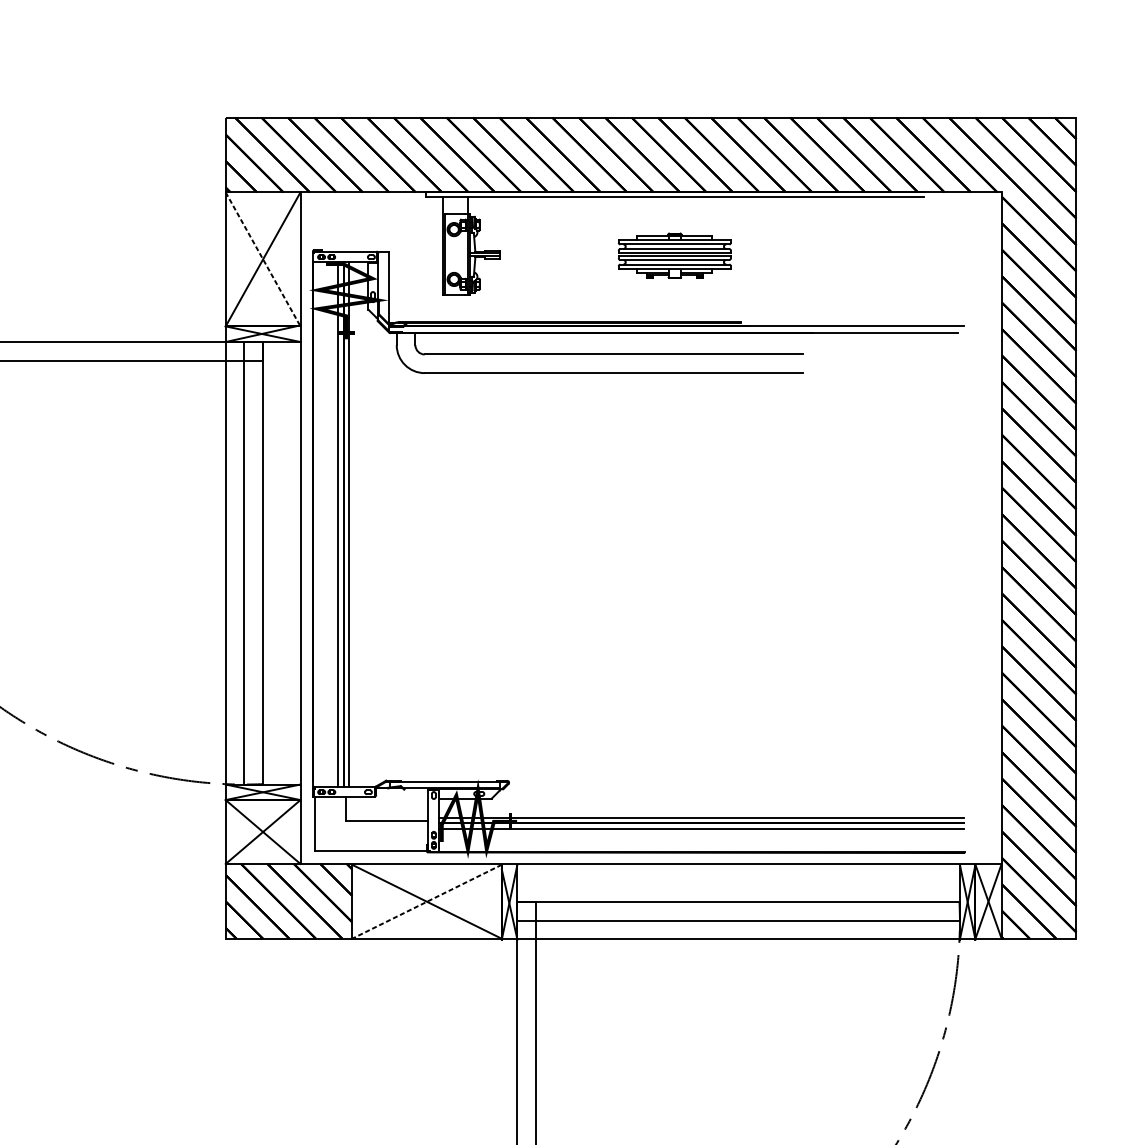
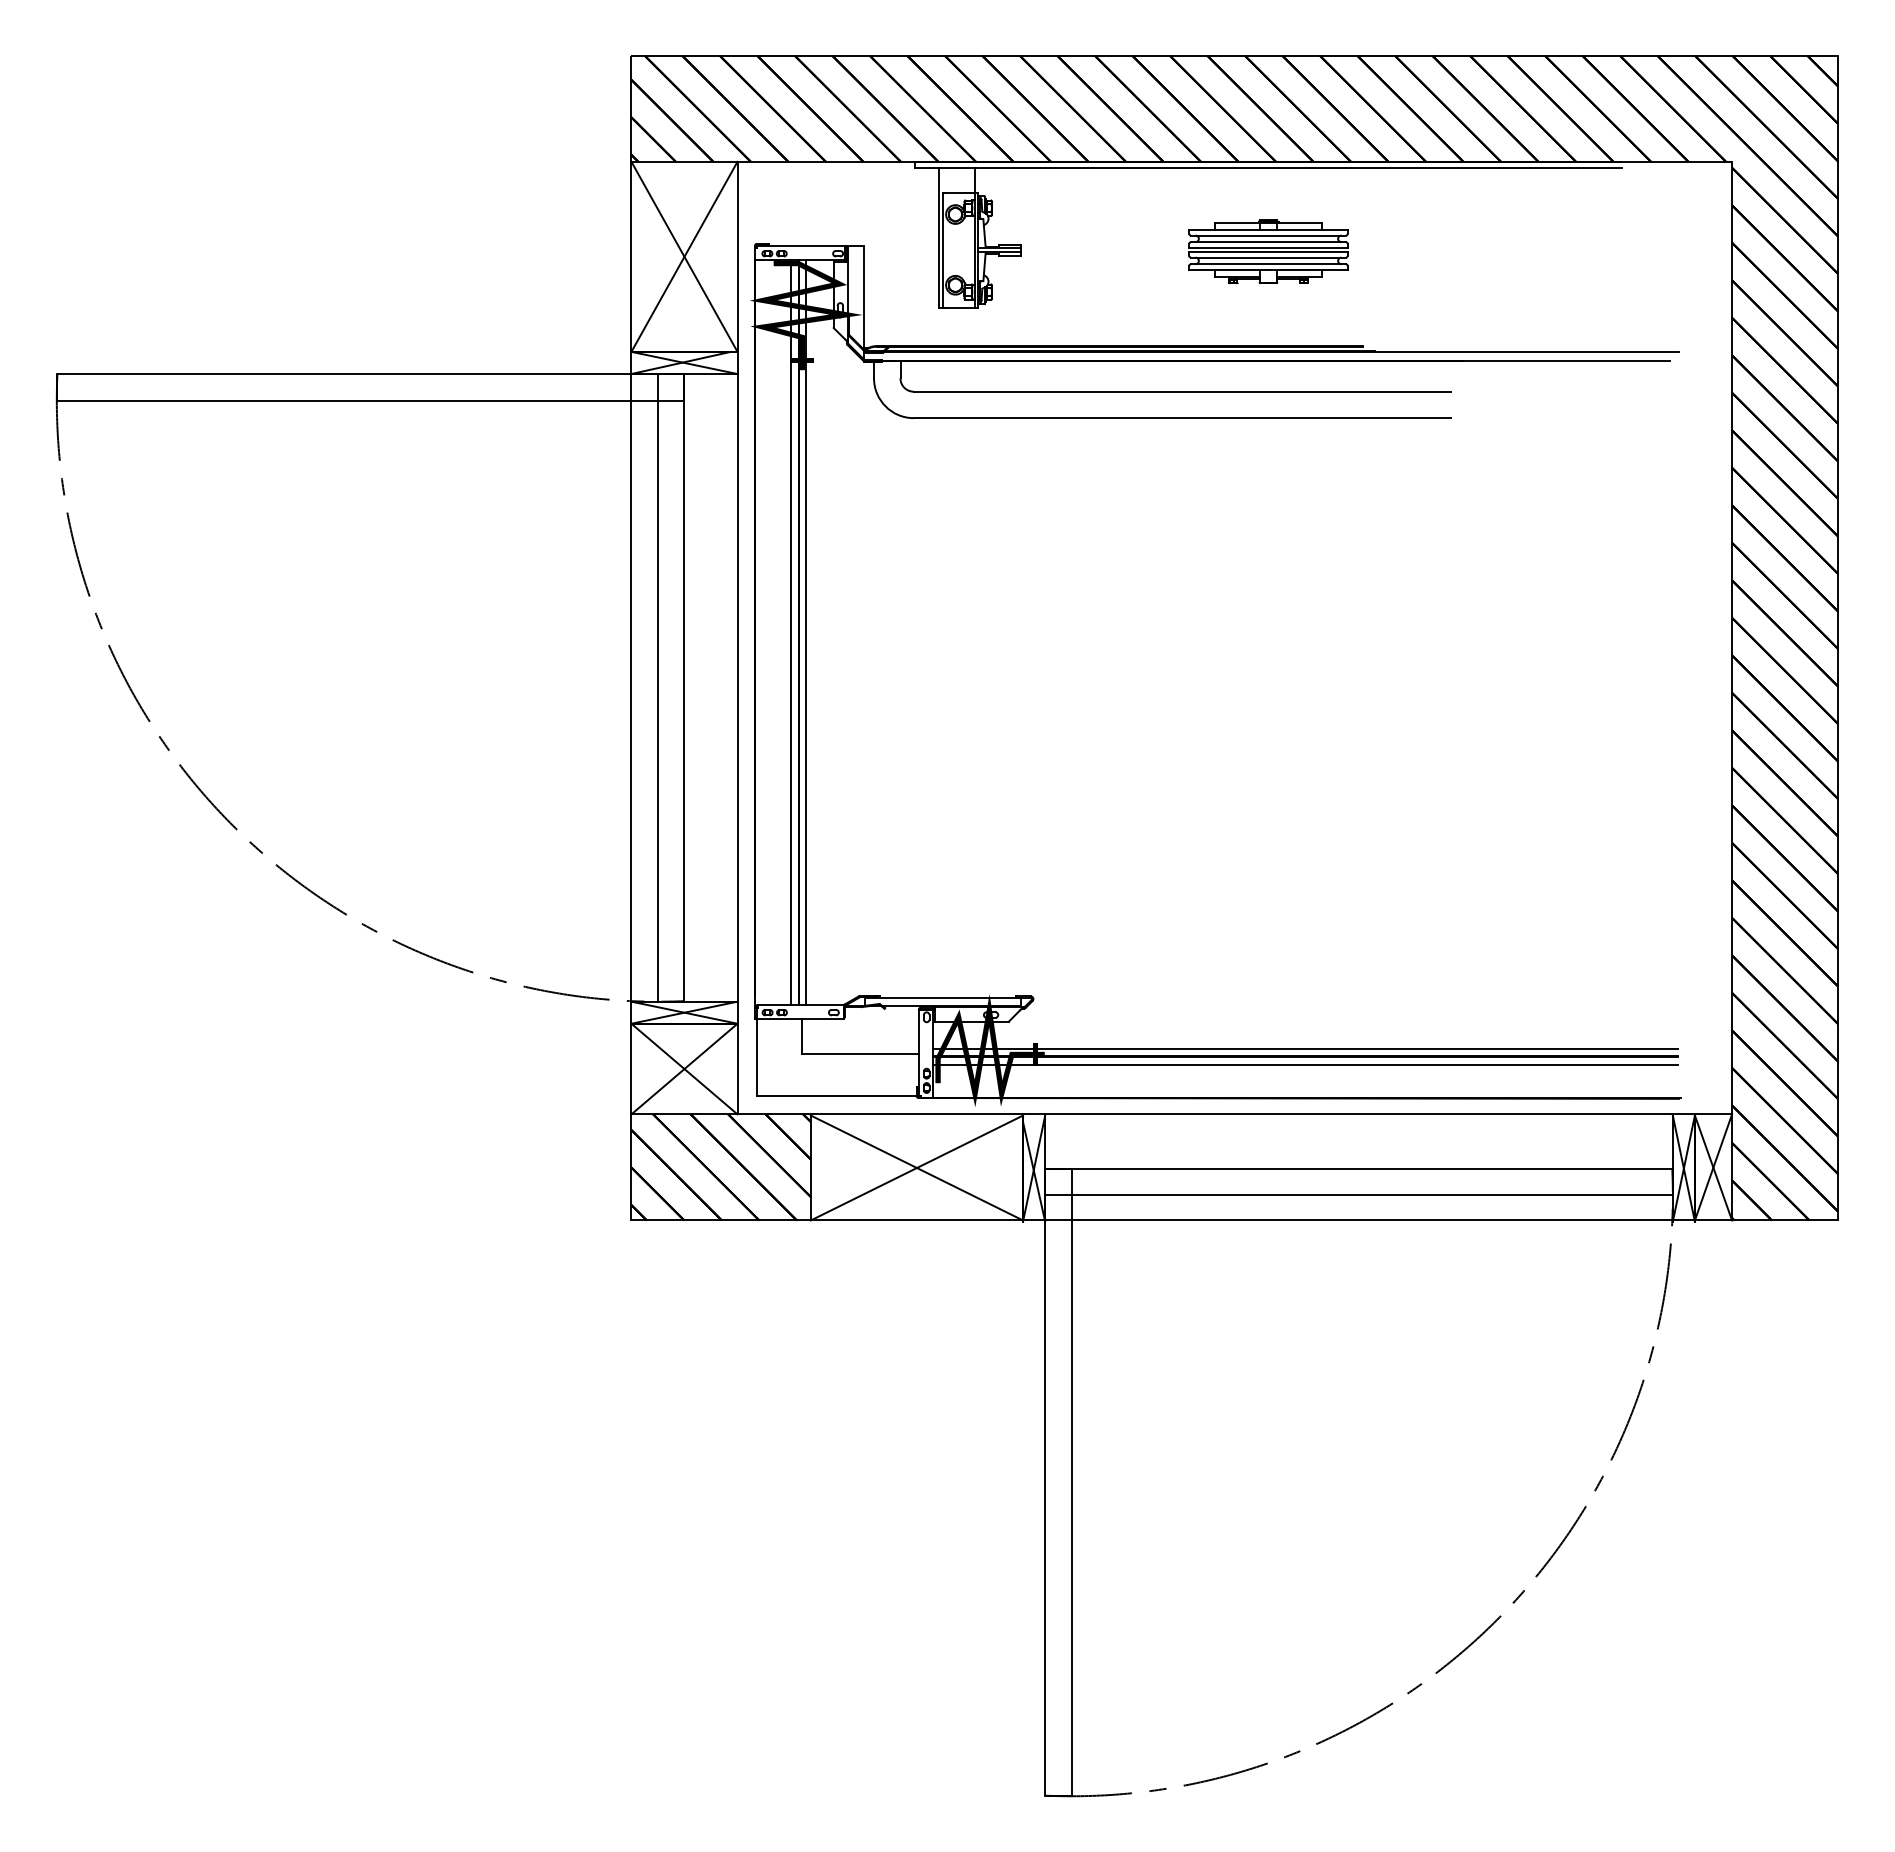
line: (263, 259) -> (684, 256), dashed -> solid
line: (426, 902) -> (916, 1168), dashed -> solid

